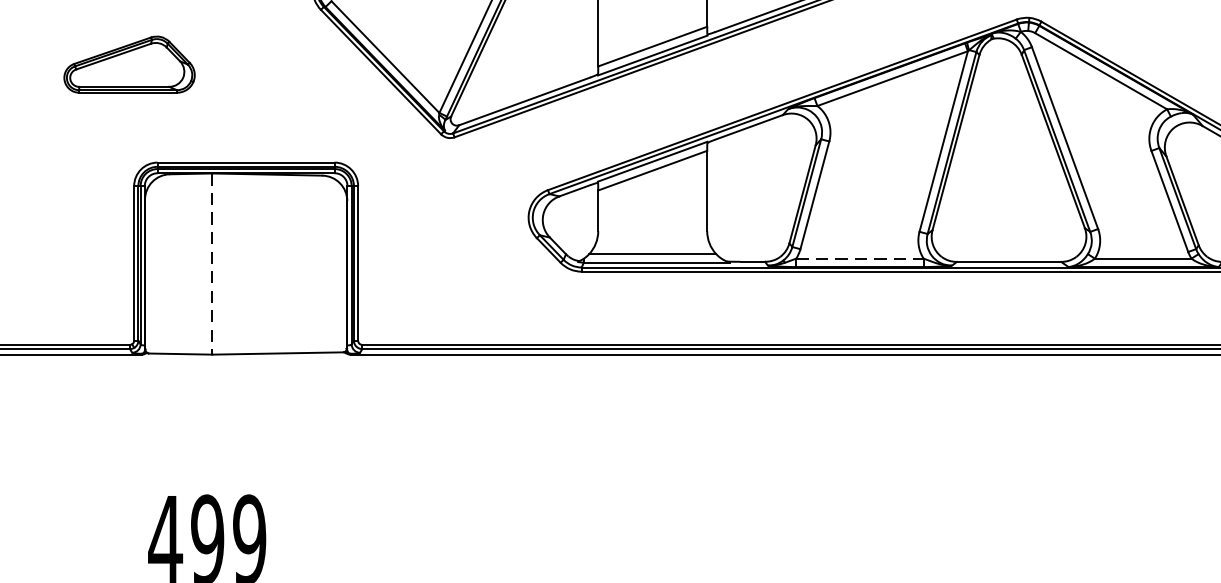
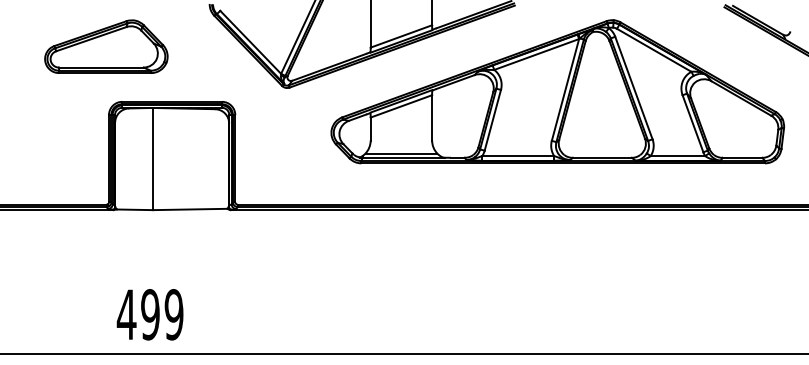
part: (129, 64) -> (106, 46), size x1.67
line: (860, 259) -> (518, 156), dashed -> solid
line: (213, 264) -> (153, 159), dashed -> solid

